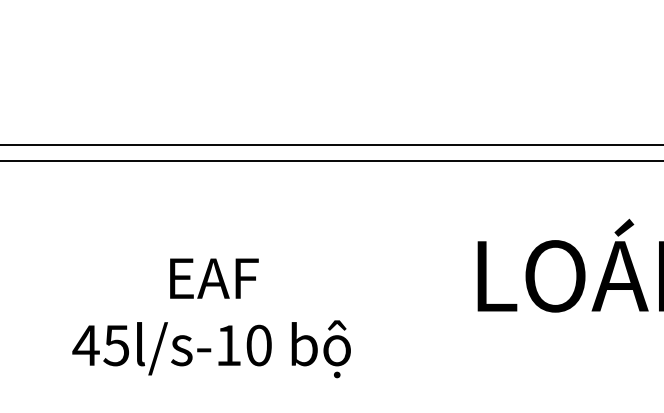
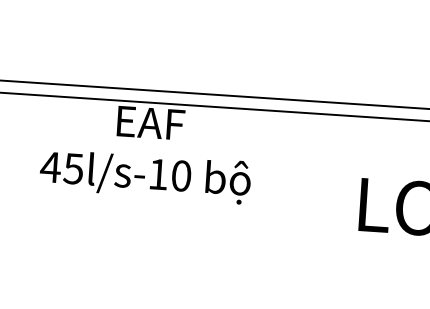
text: (211, 318) -> (146, 153), moved

